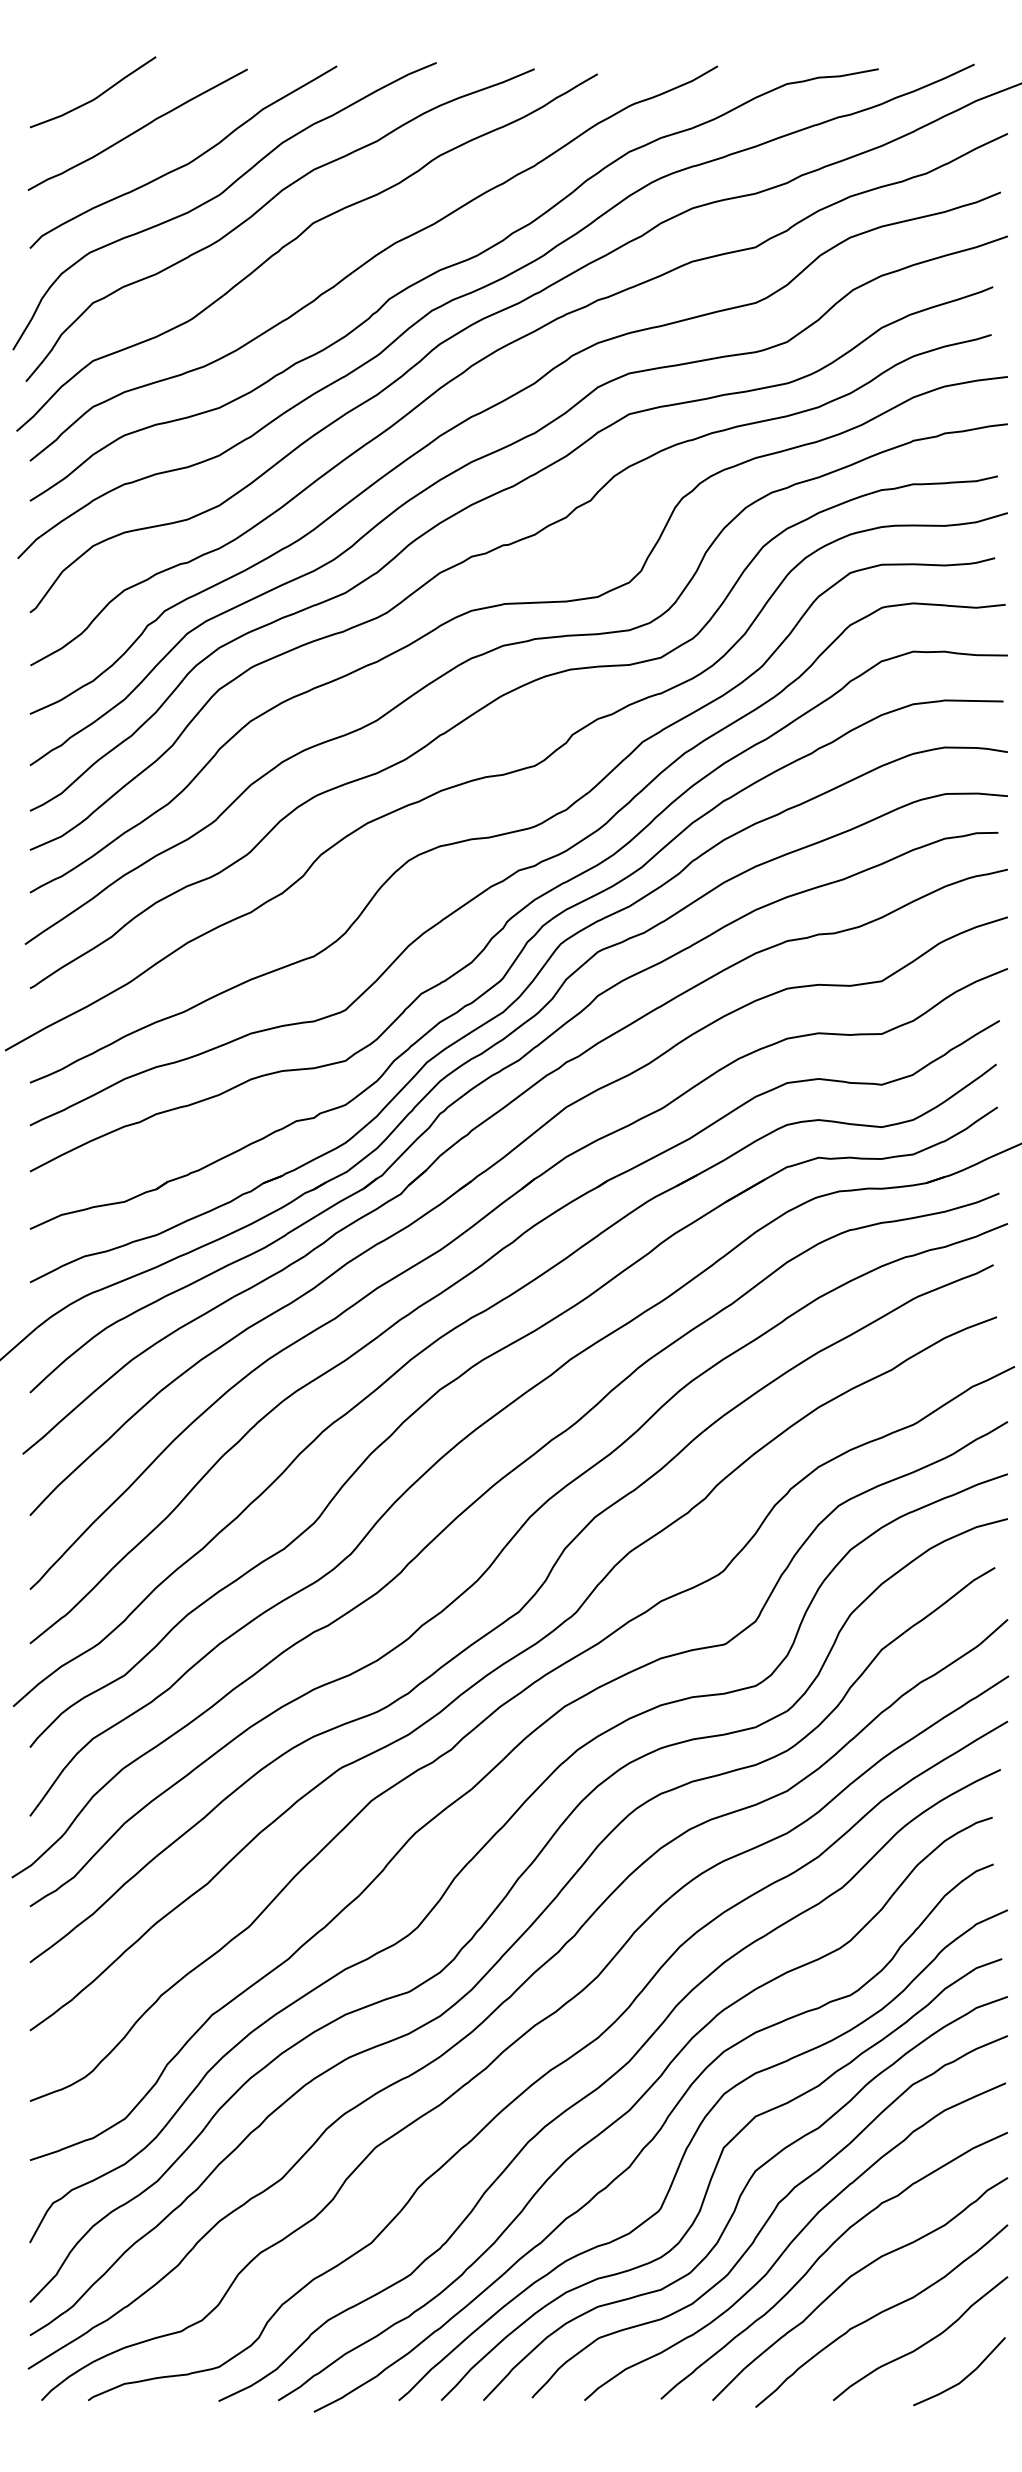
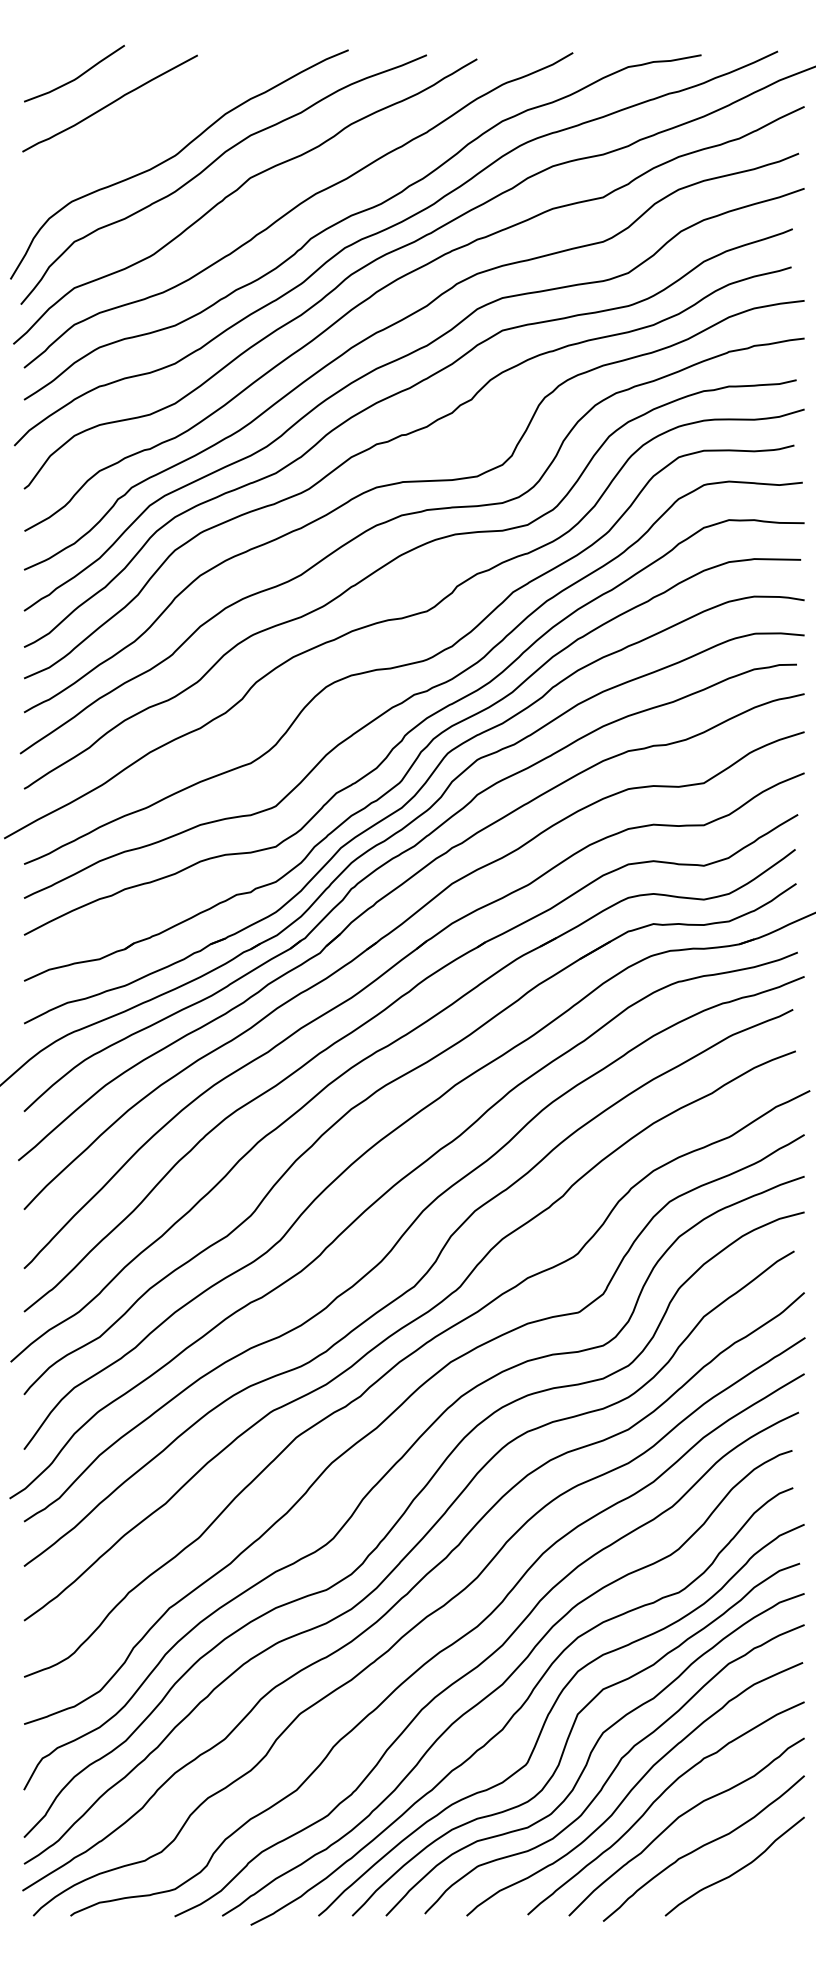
curve: (185, 163) -> (148, 130), removed
line: (963, 2377) -> (769, 1897), removed

